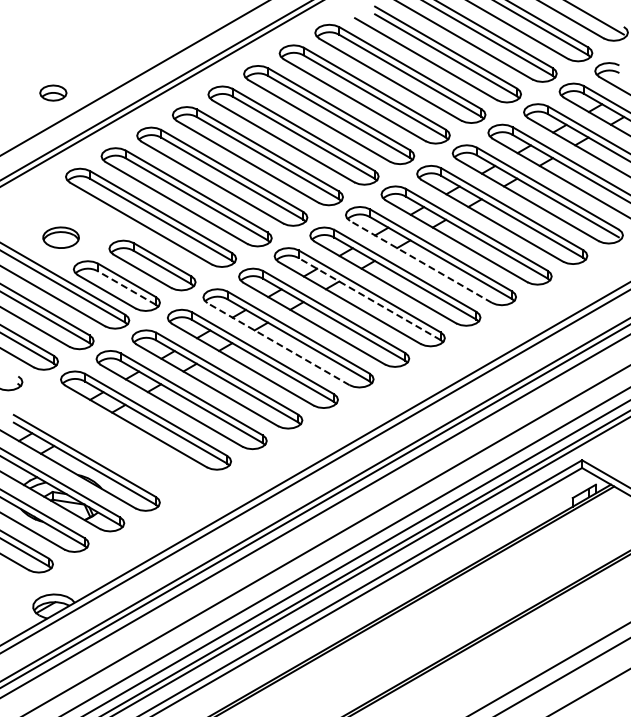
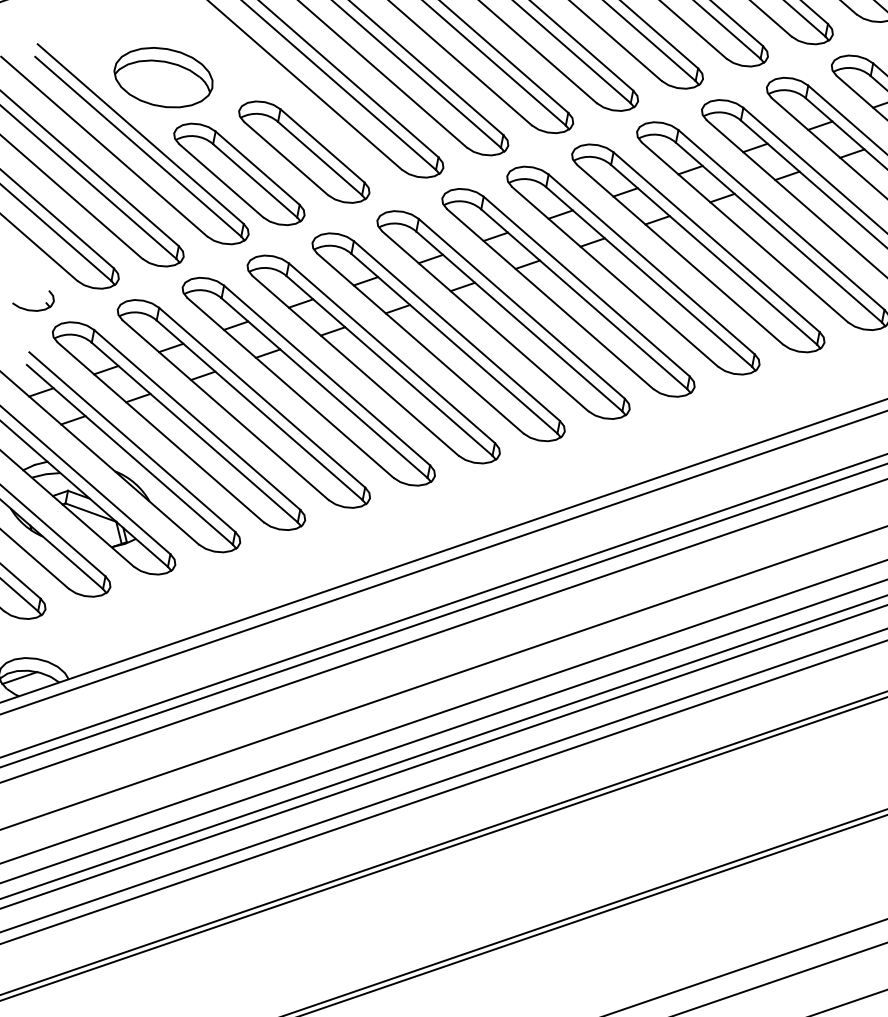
part: (60, 237) -> (162, 76), size x1.67
line: (420, 261) -> (744, 231), dashed -> solid
line: (126, 287) -> (254, 179), dashed -> solid
line: (369, 299) -> (648, 277), dashed -> solid
line: (278, 344) -> (485, 321), dashed -> solid
part: (110, 441) -> (179, 426), added

